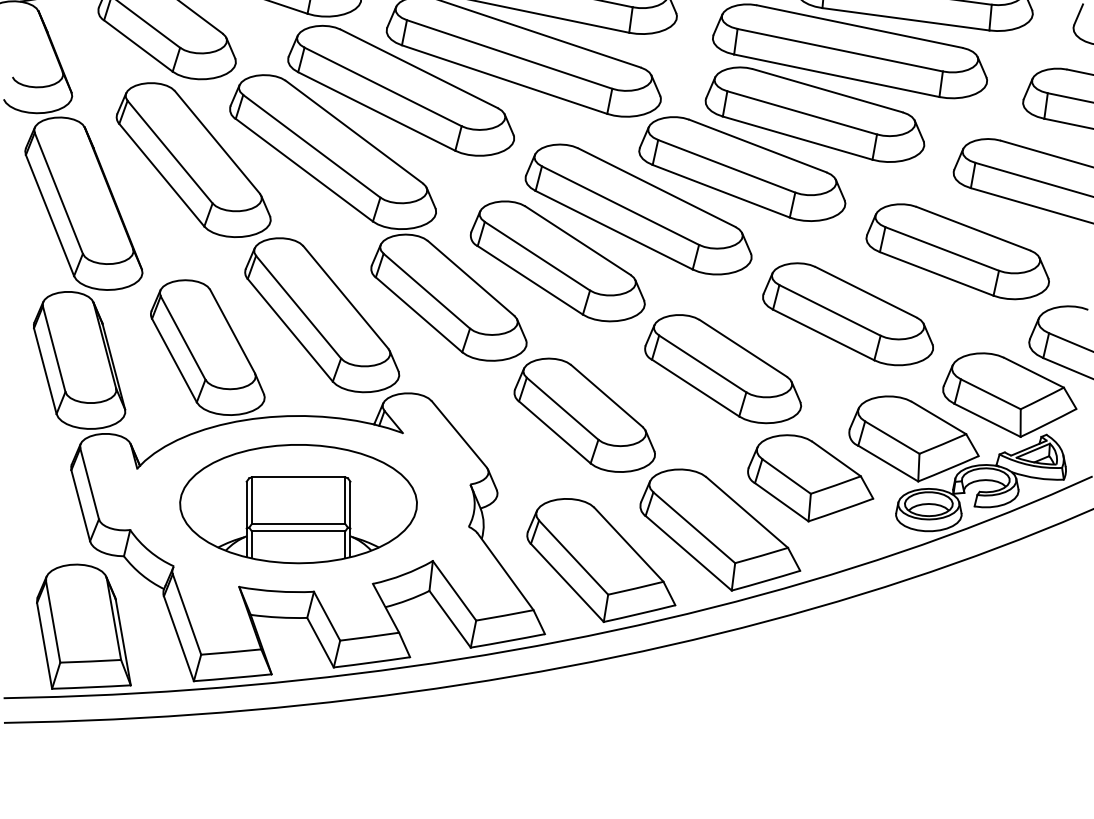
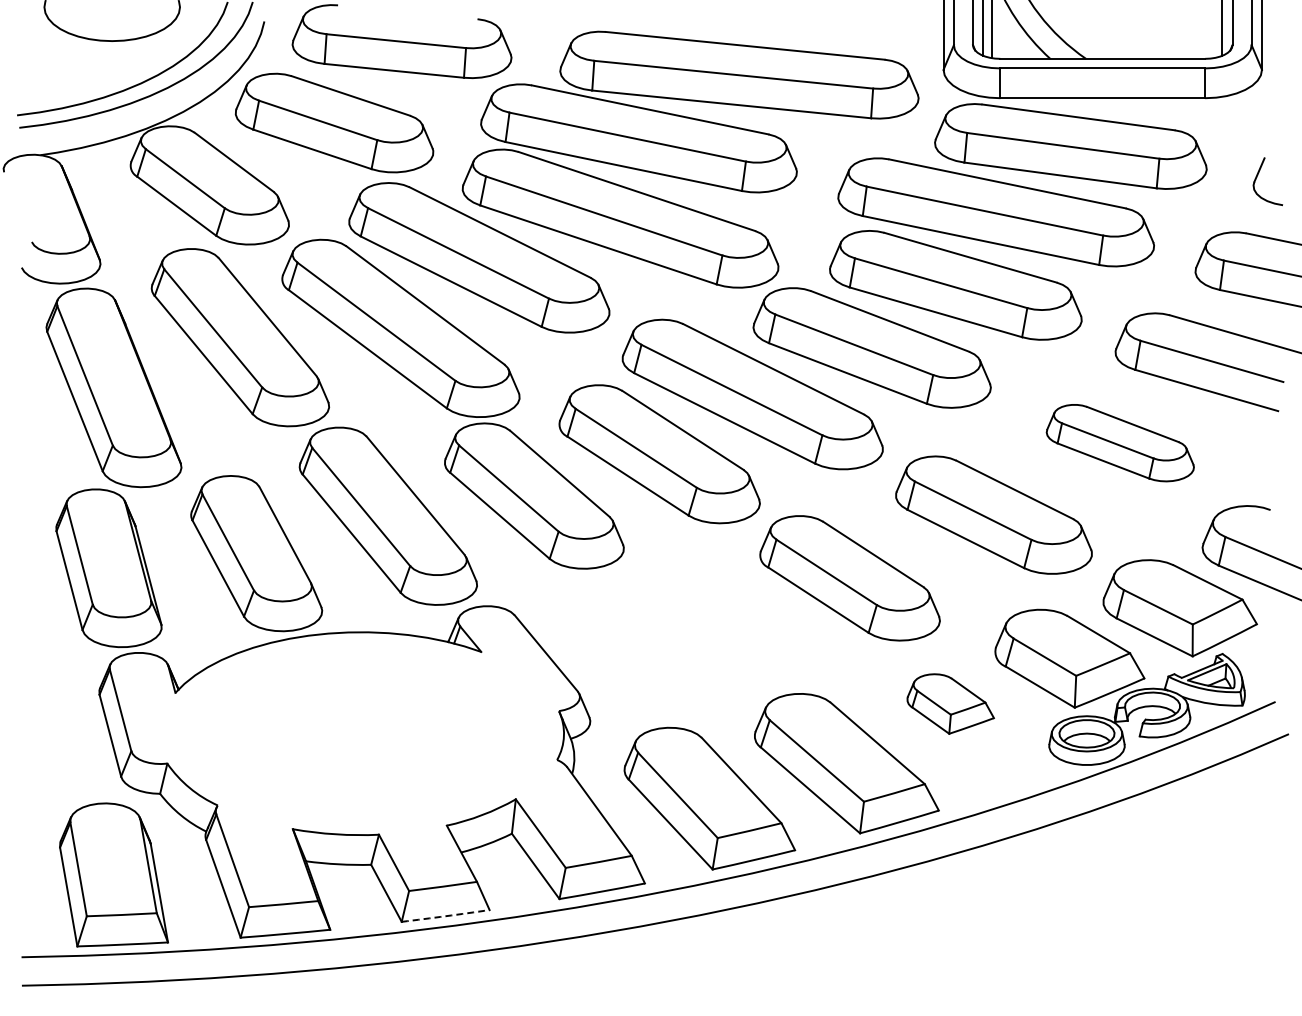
part: (957, 251) -> (1120, 442), size x0.7
part: (584, 415) -> (690, 631), removed
part: (810, 477) -> (950, 703), size x0.6
part: (297, 503) -> (360, 733), removed
arc: (371, 662) -> (445, 916), solid -> dashed

